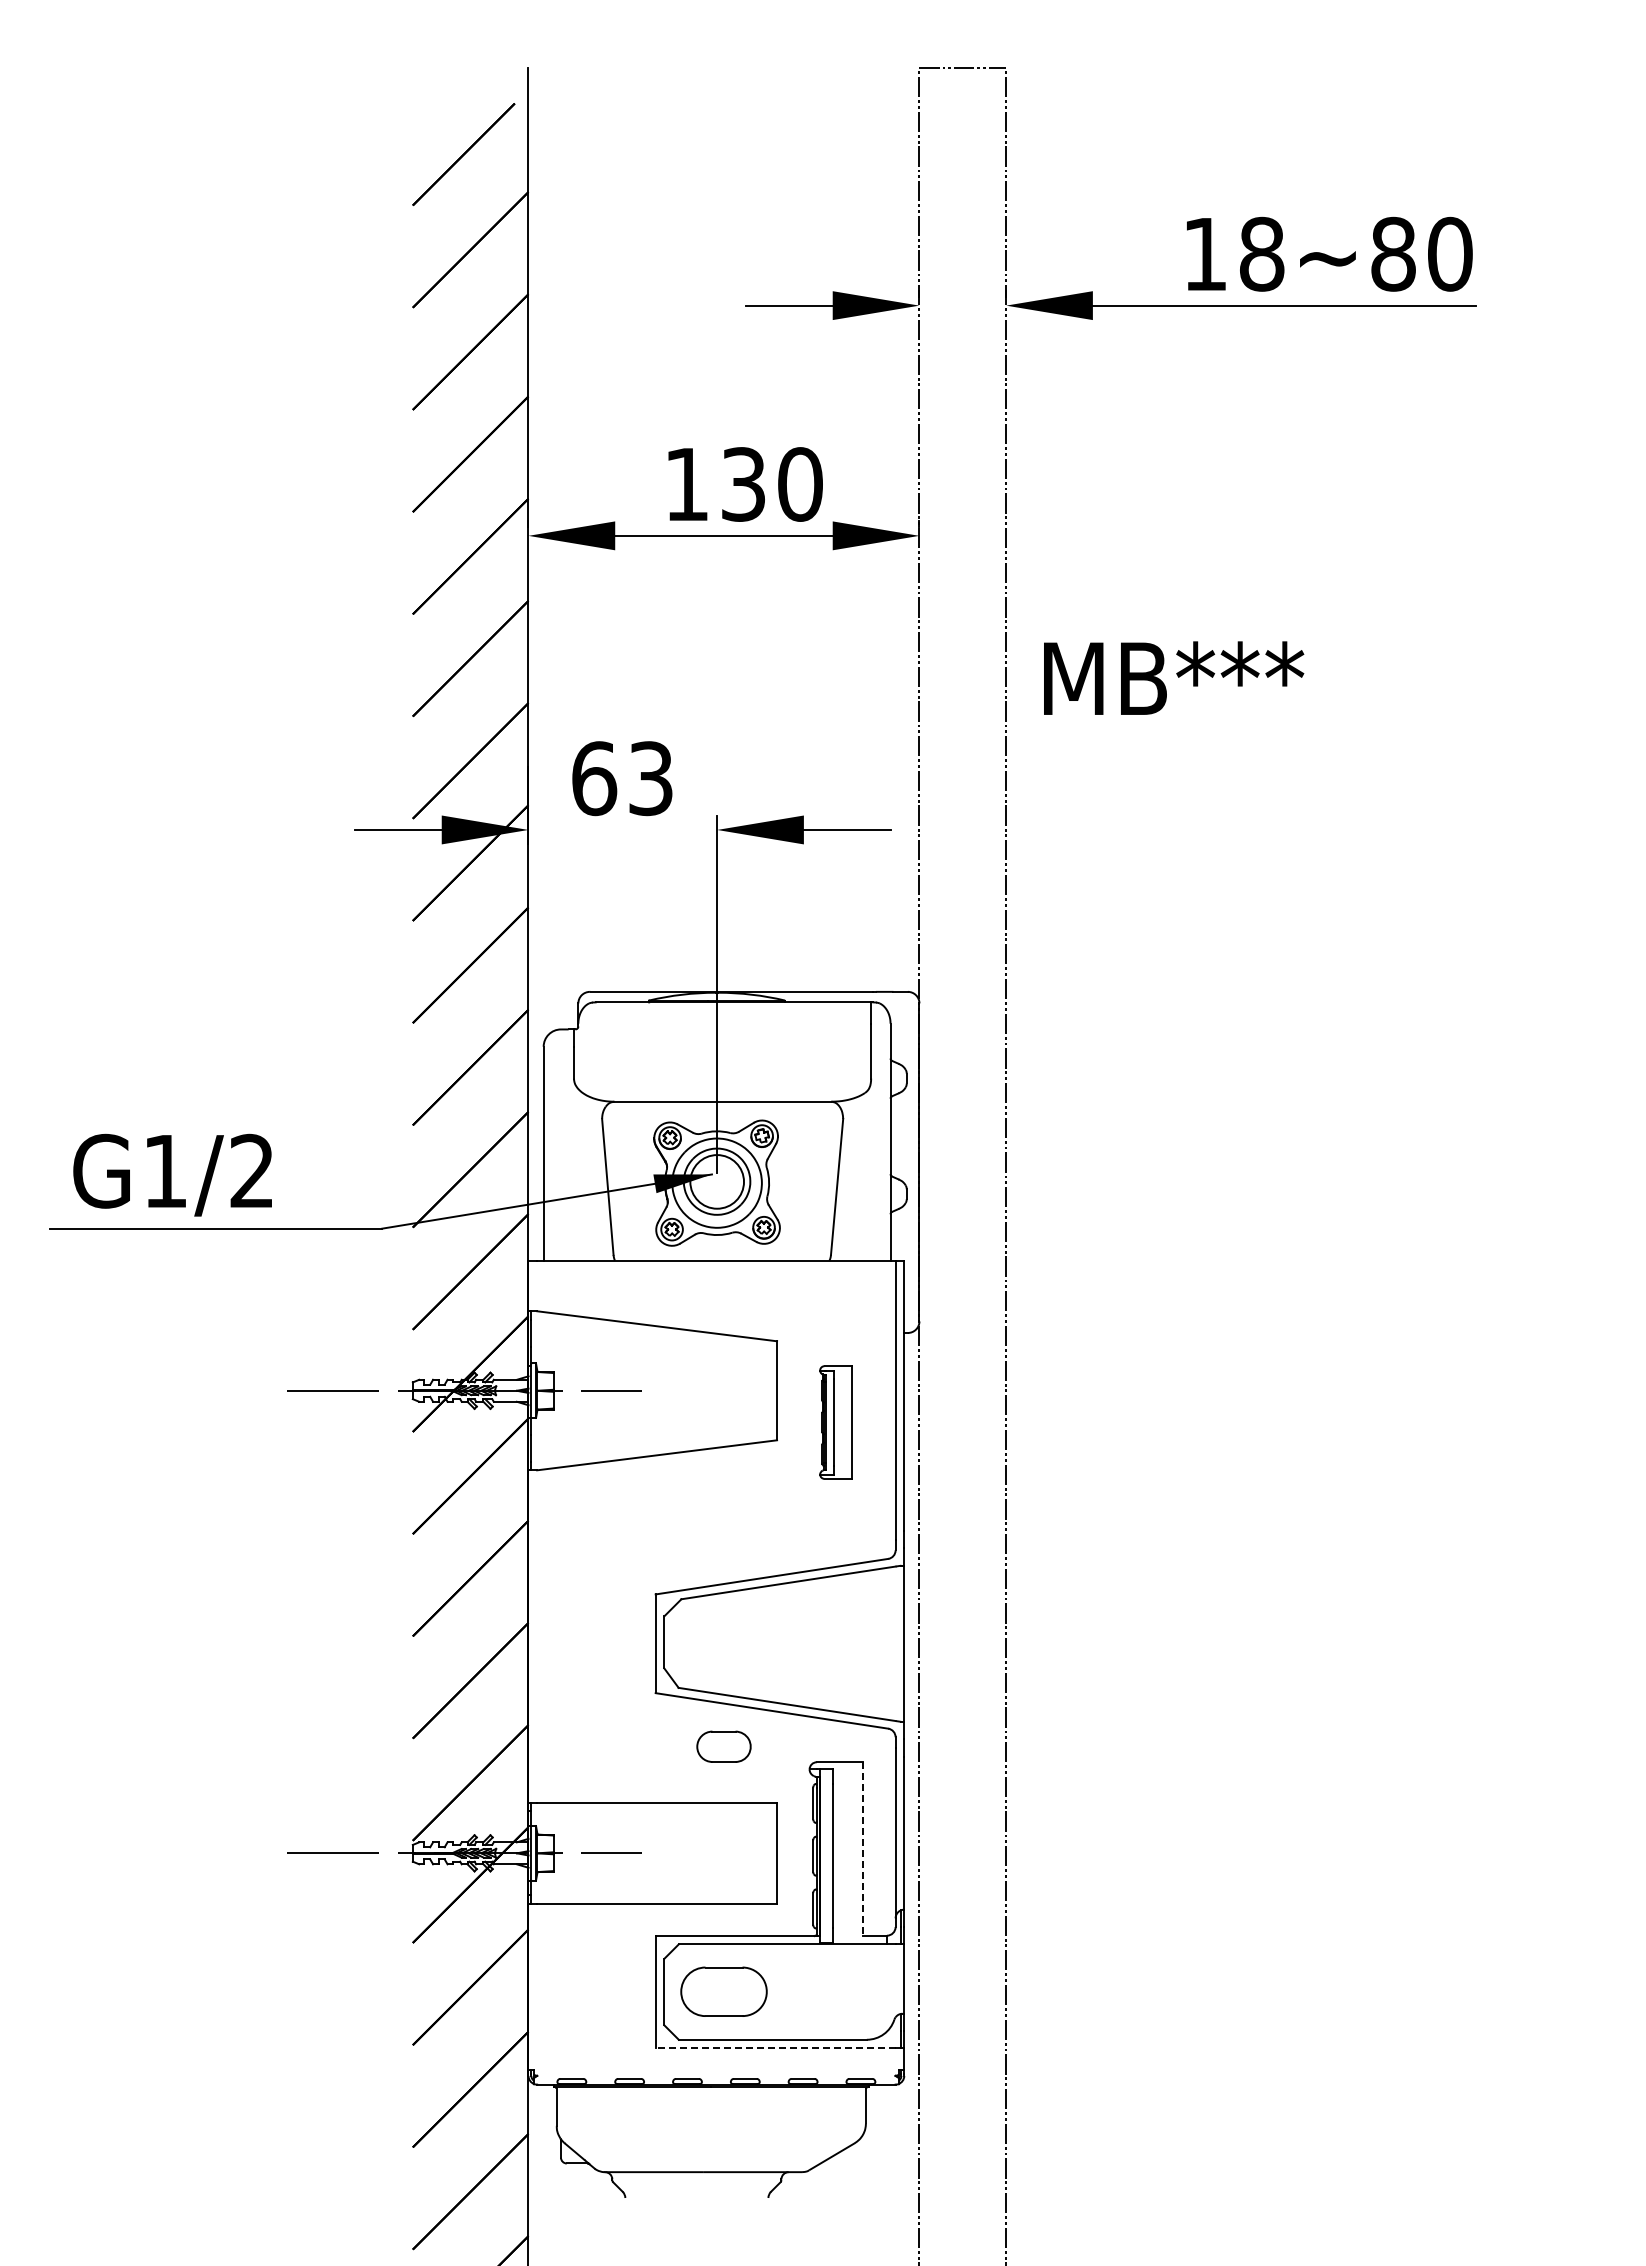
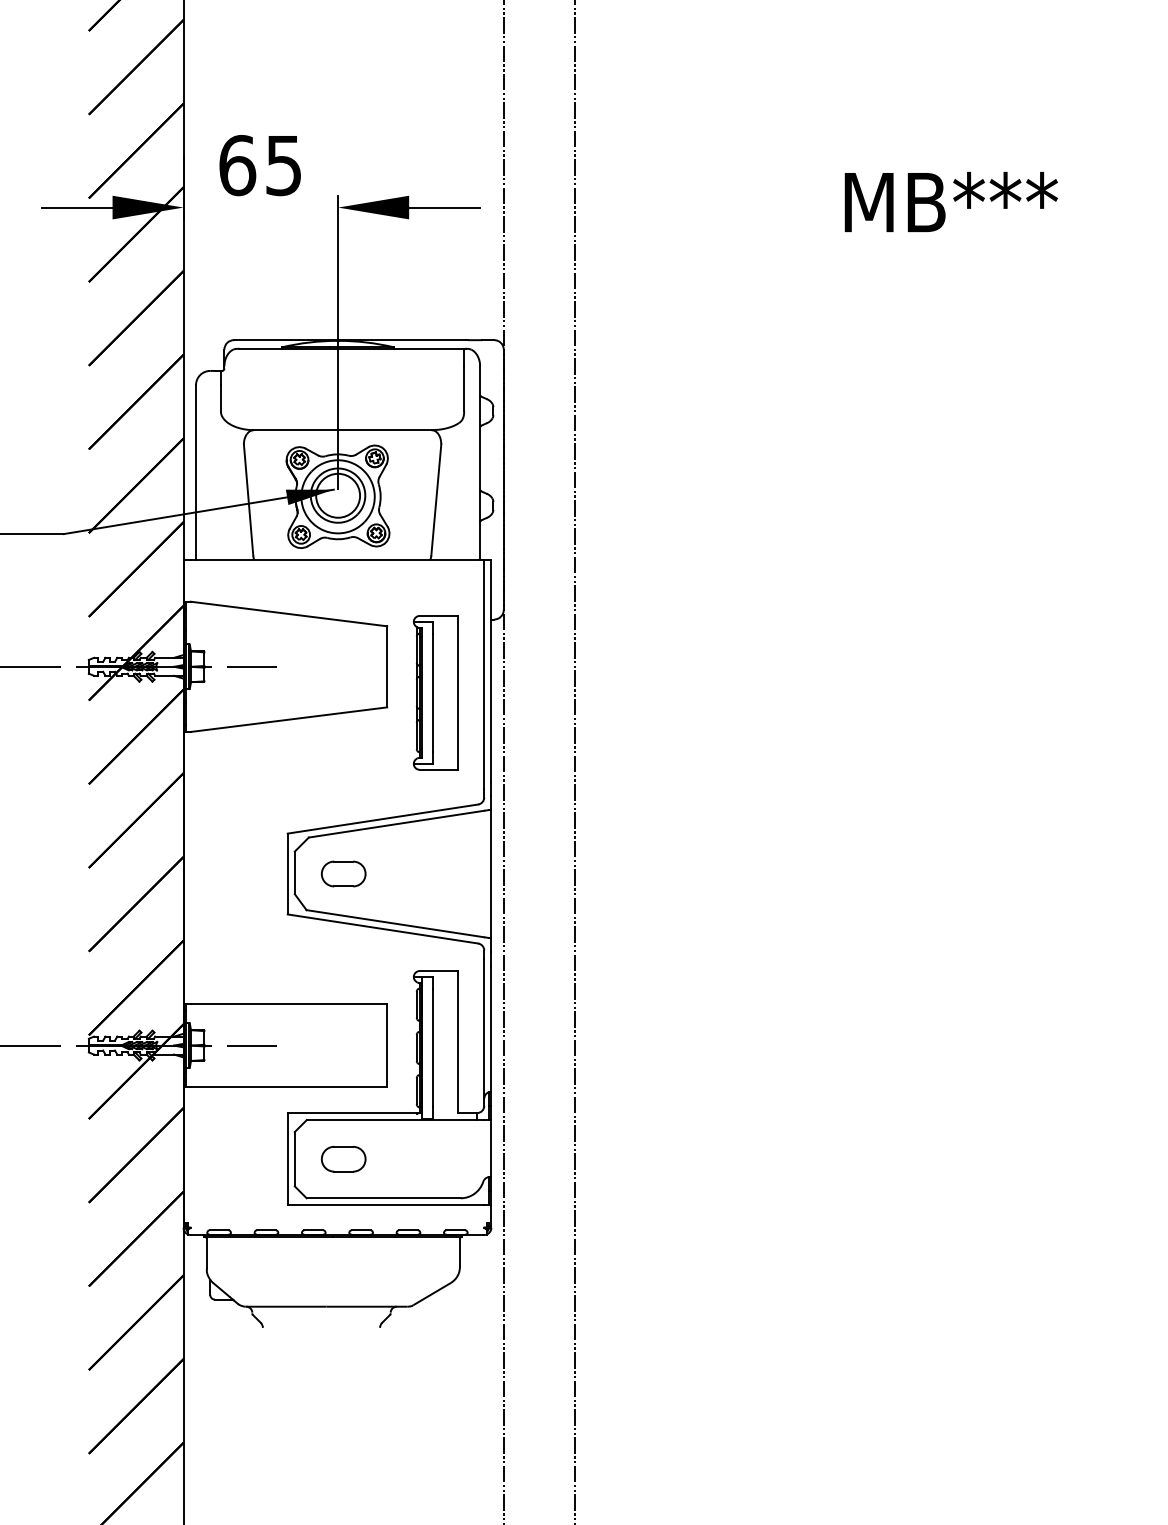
text: (1174, 677) -> (951, 201), moved
text: (651, 778) -> (284, 165), 63 -> 65
part: (835, 1422) -> (435, 692), size x1.67
part: (723, 1746) -> (343, 873), moved
line: (863, 1848) -> (457, 1041), dashed -> solid
part: (723, 1992) -> (343, 1159), size x0.62
line: (775, 2048) -> (385, 1205), dashed -> solid

